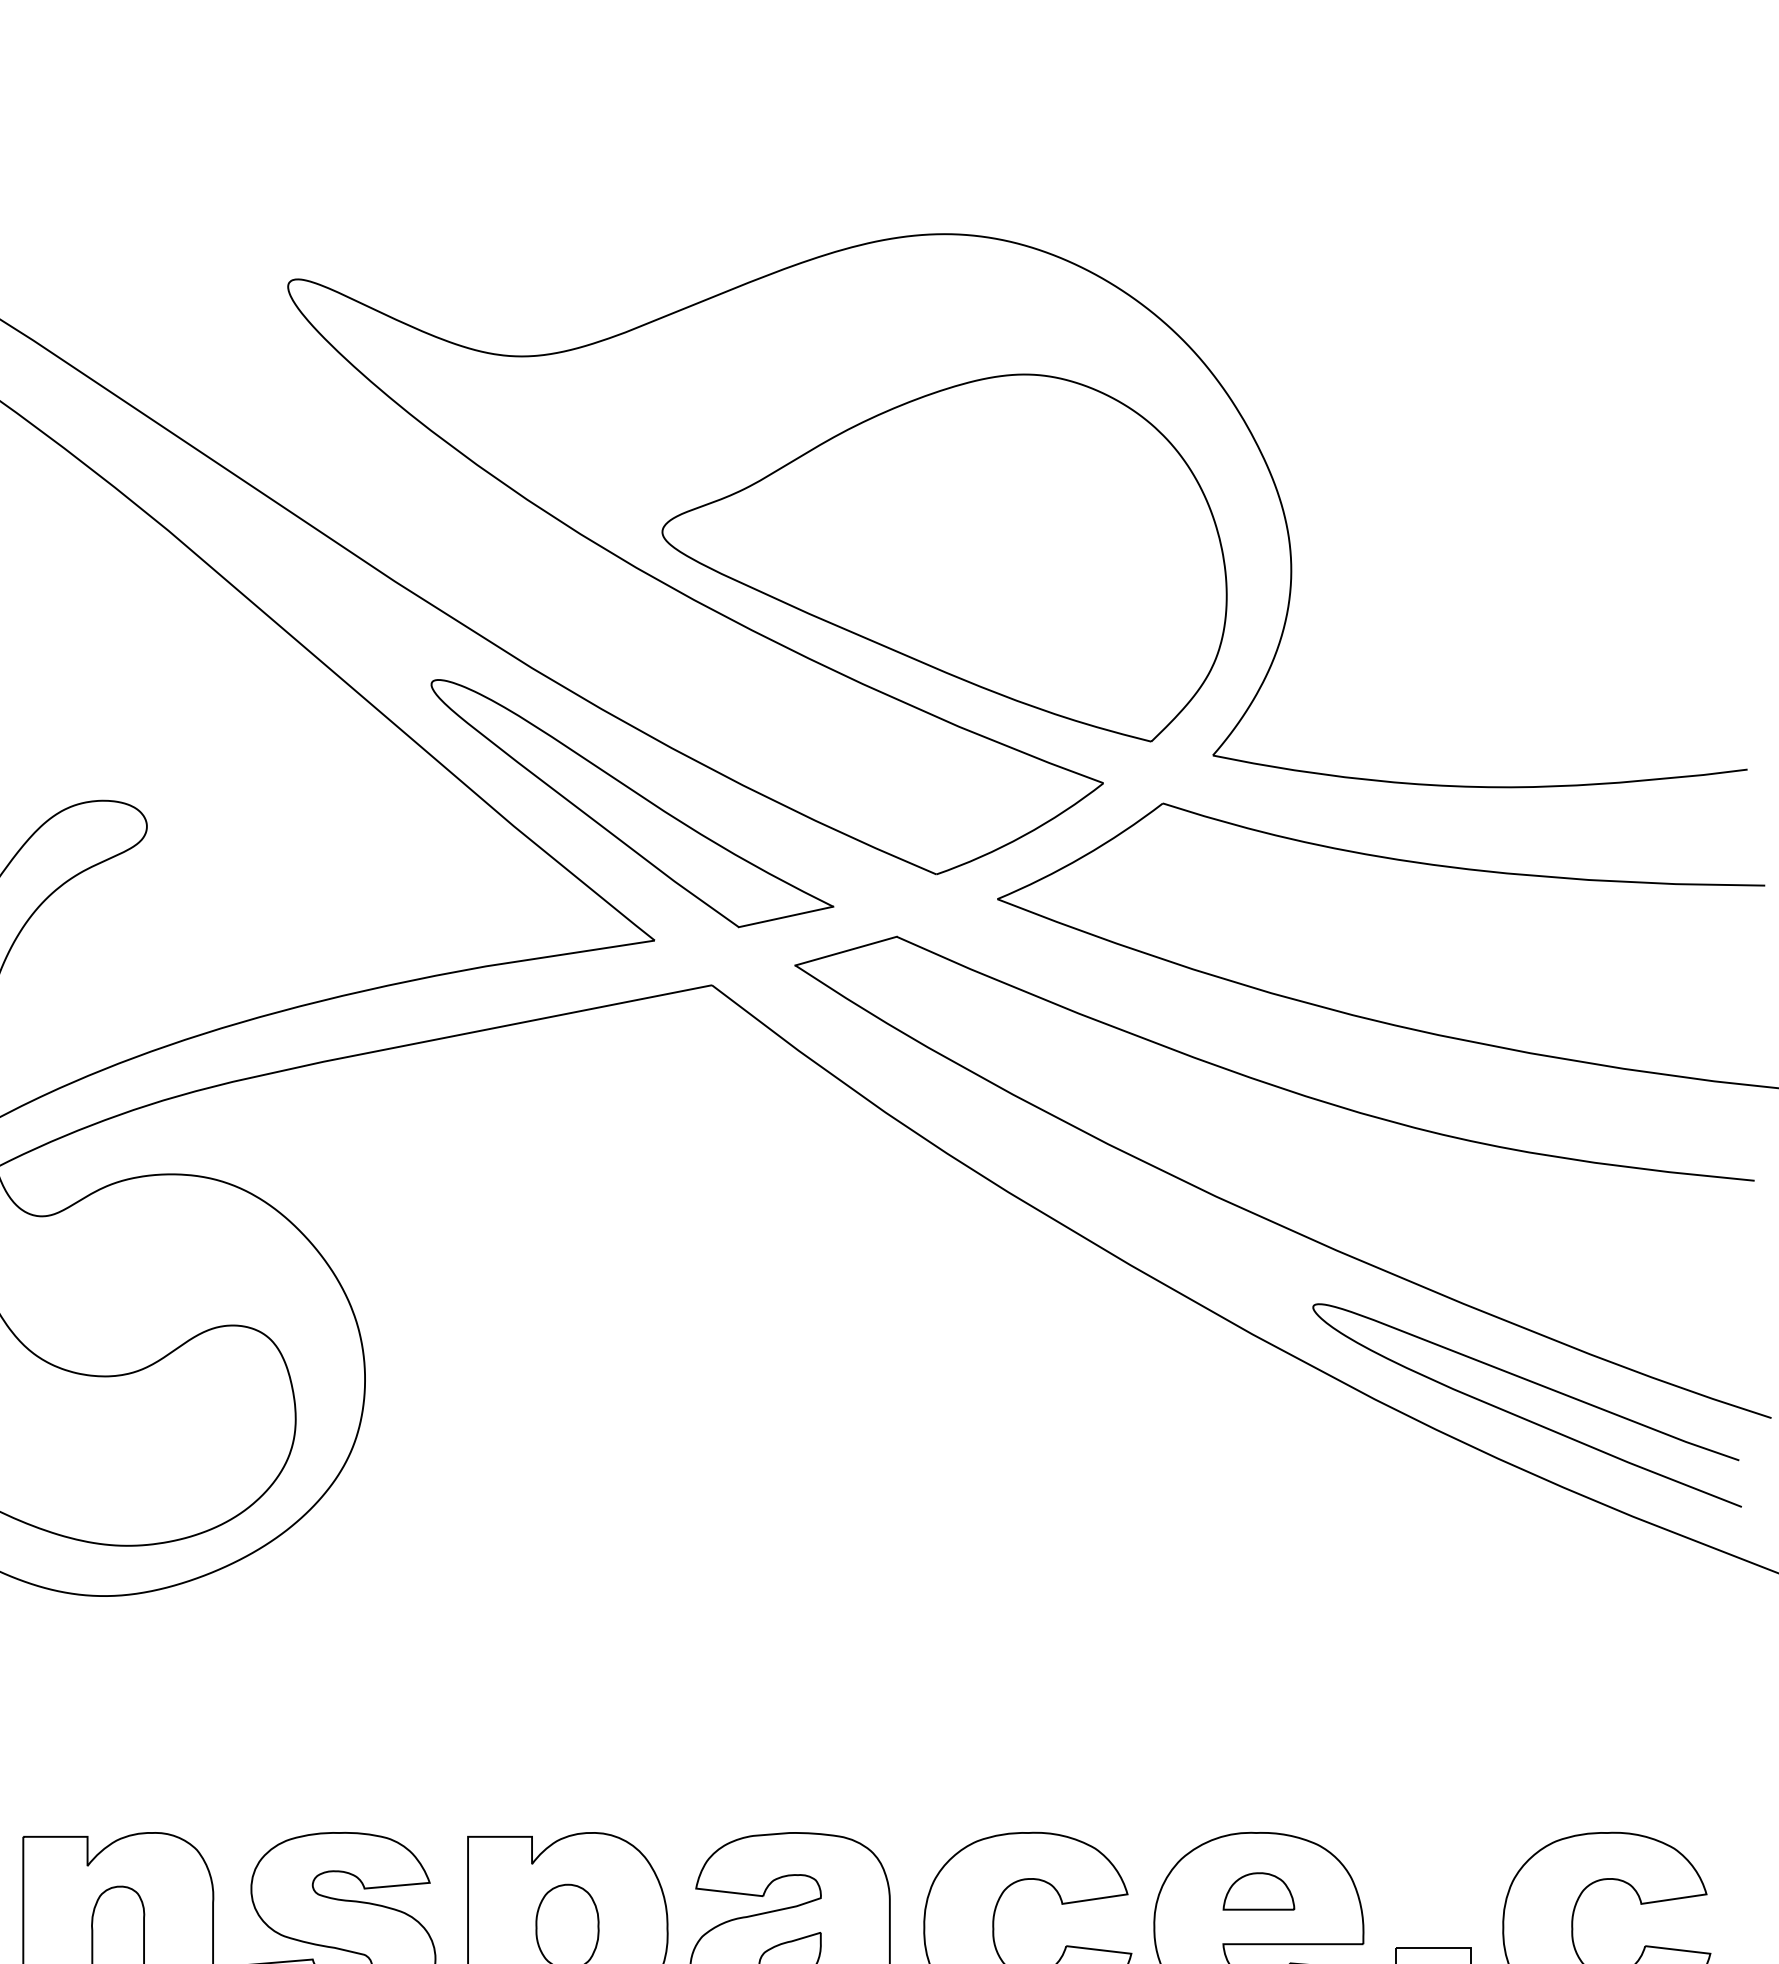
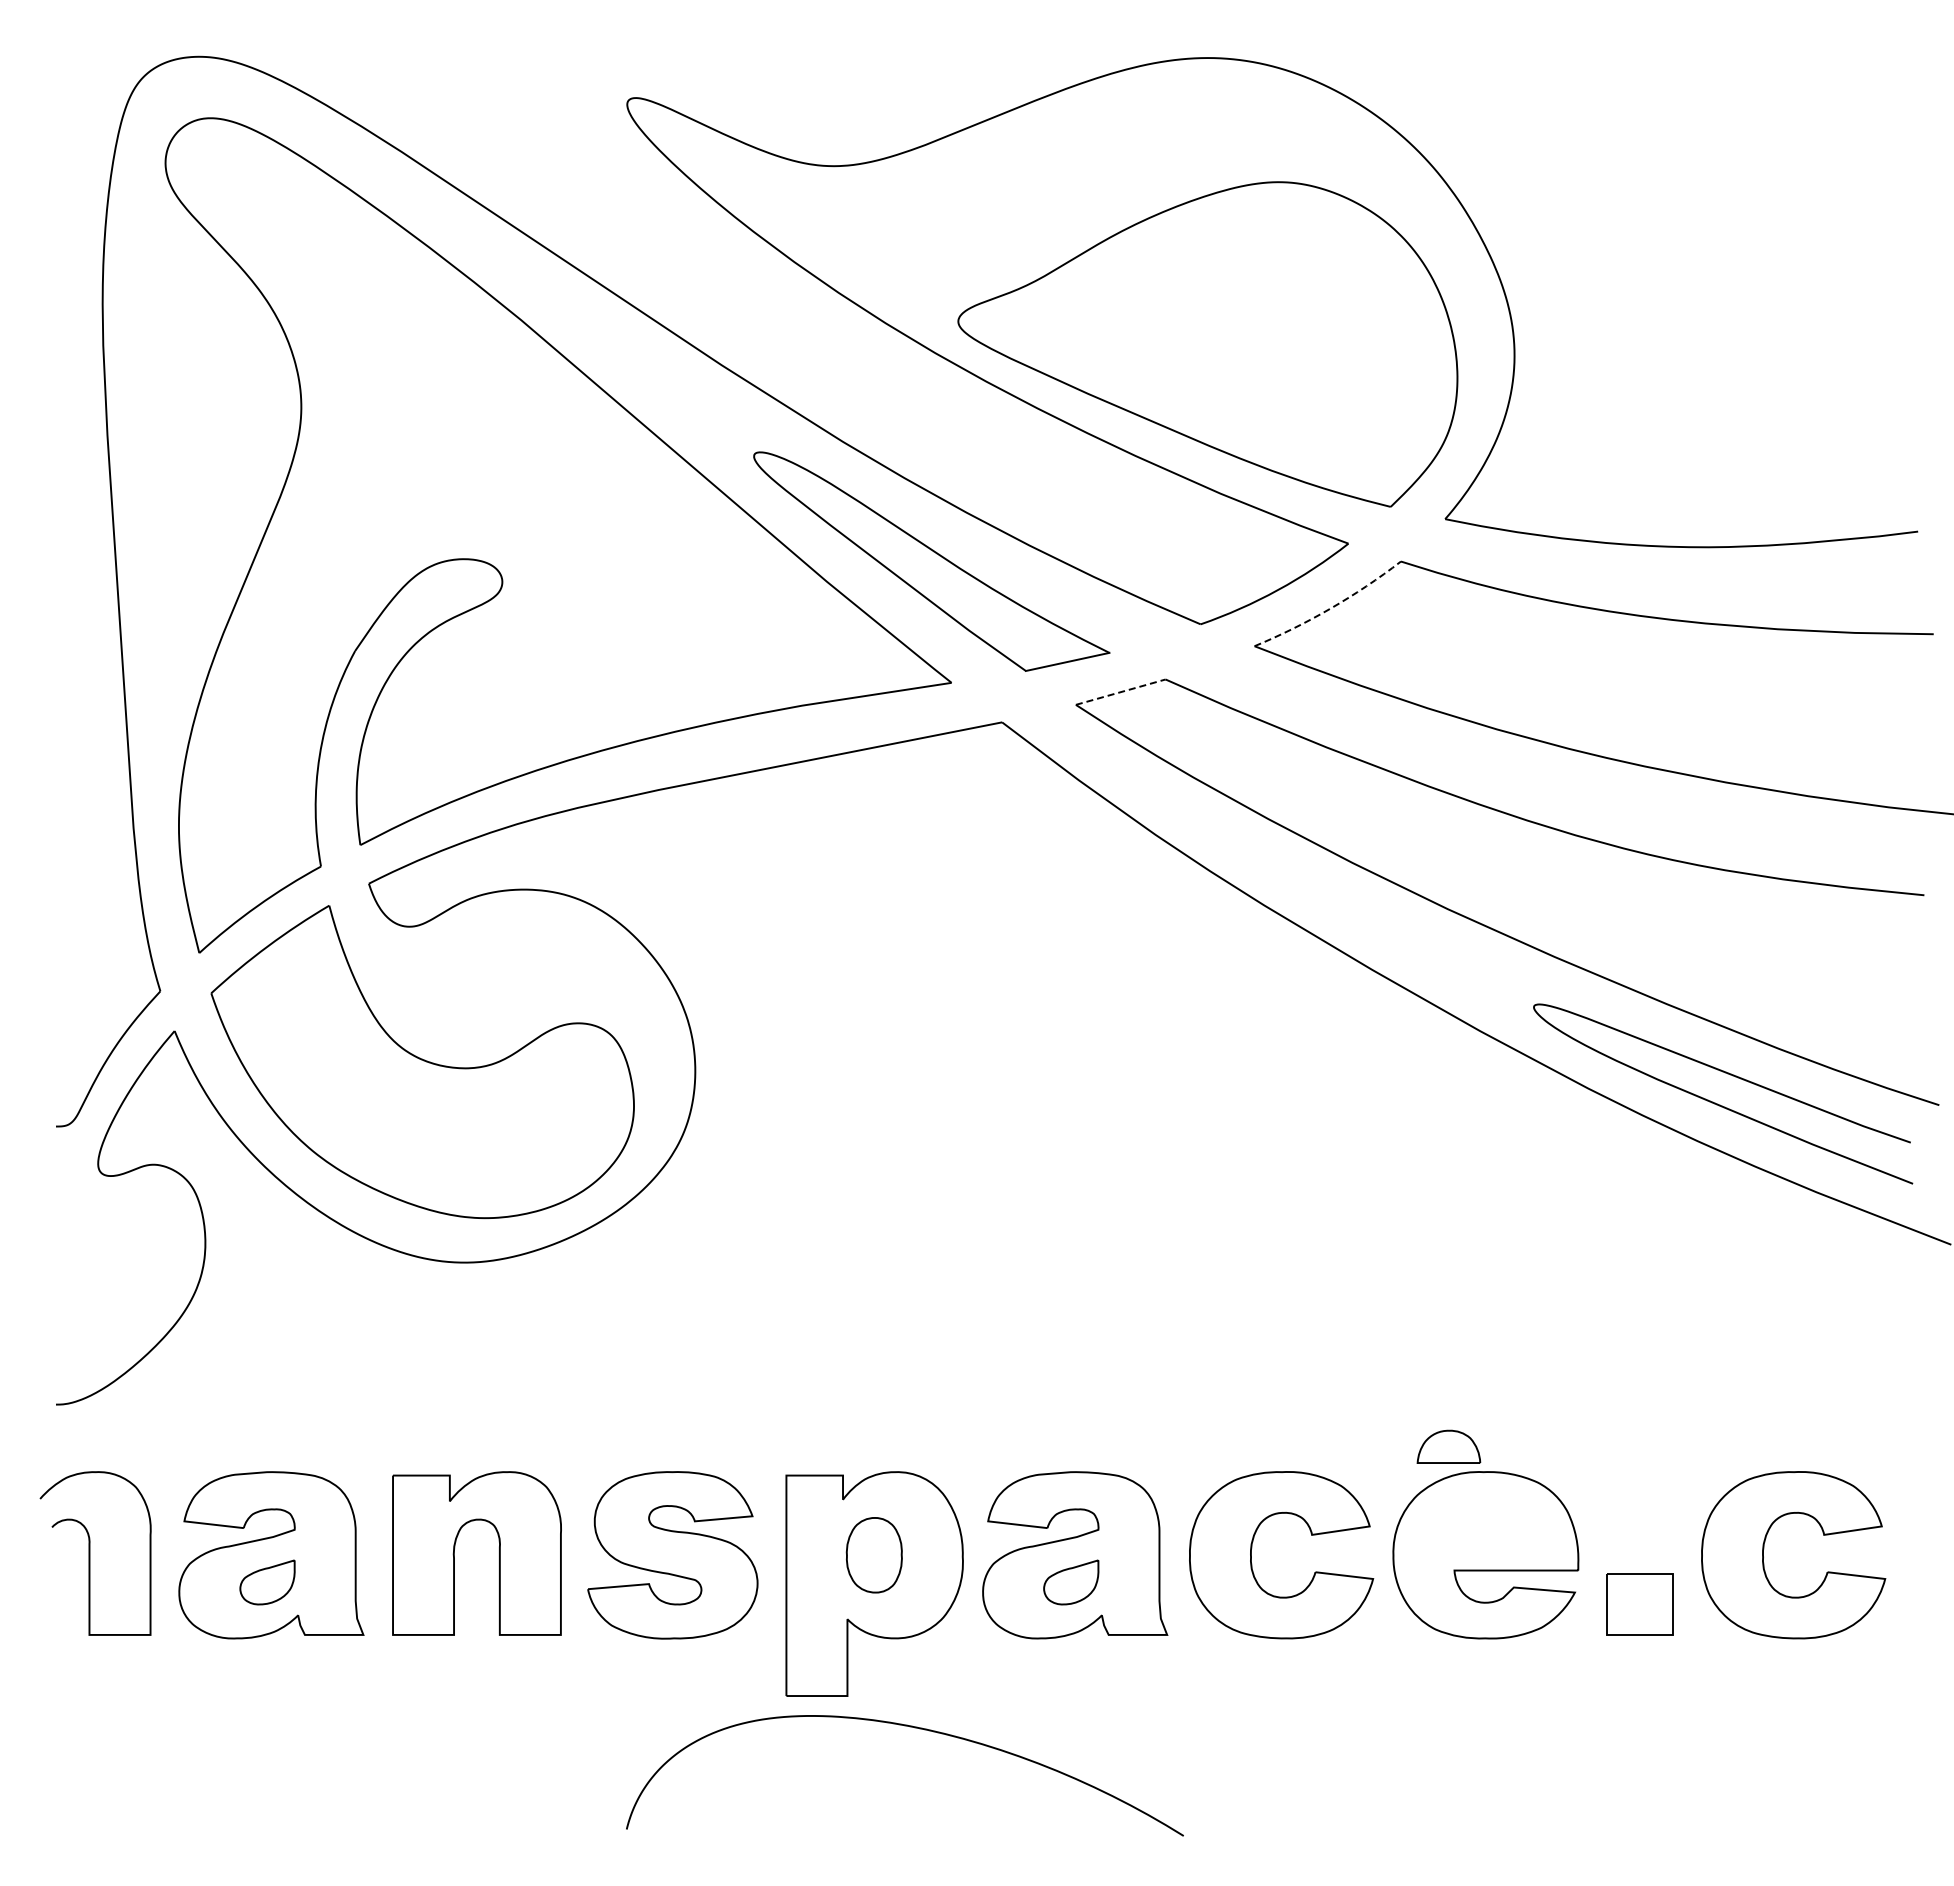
arc: (1083, 856) -> (1330, 608), solid -> dashed
line: (845, 951) -> (1120, 692), solid -> dashed
part: (1258, 1891) -> (1448, 1446), moved

